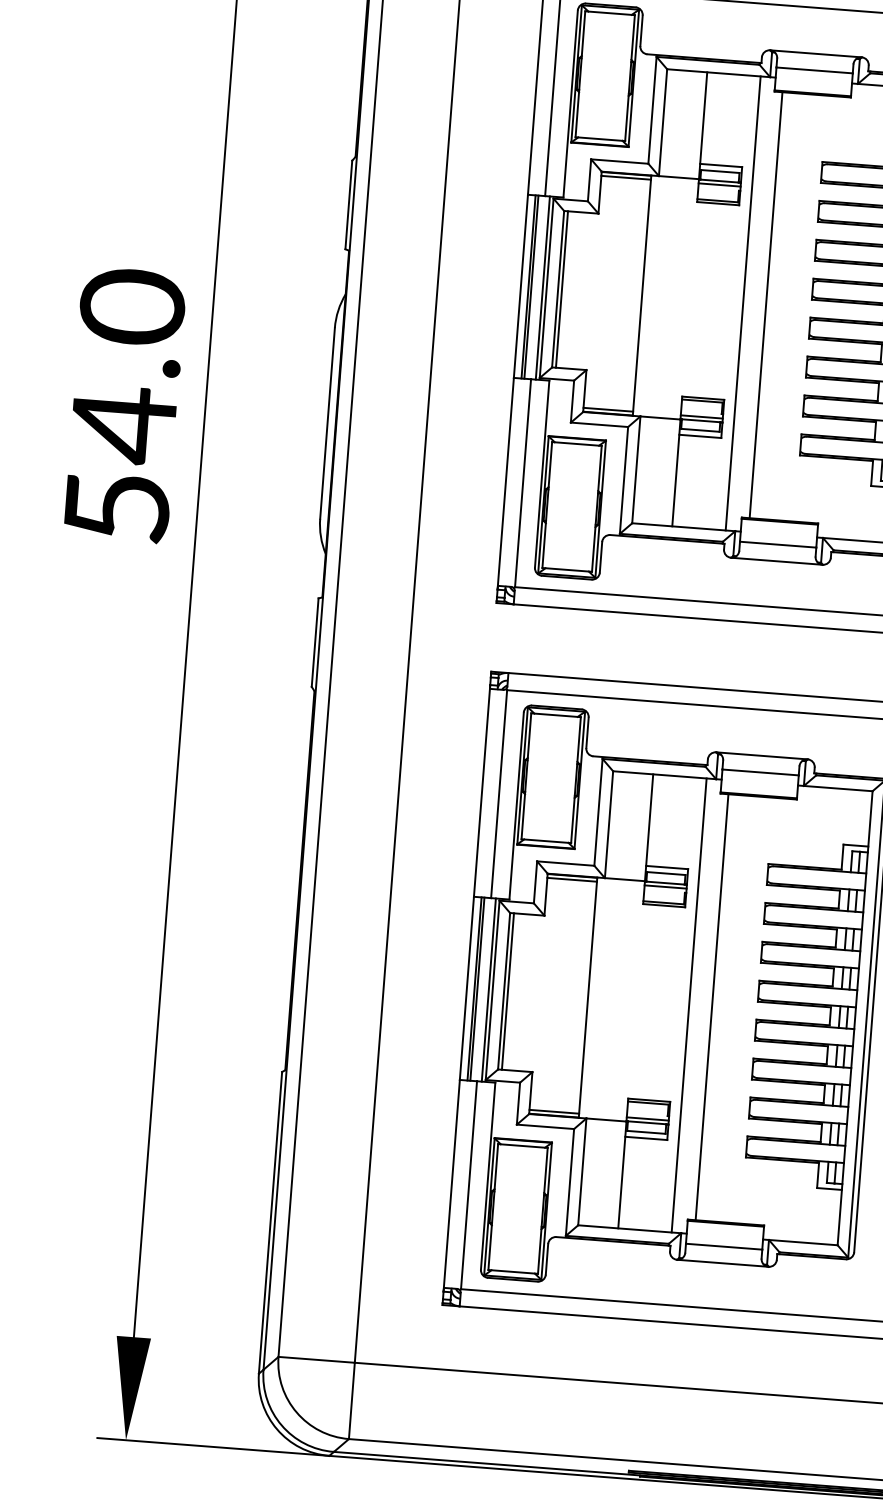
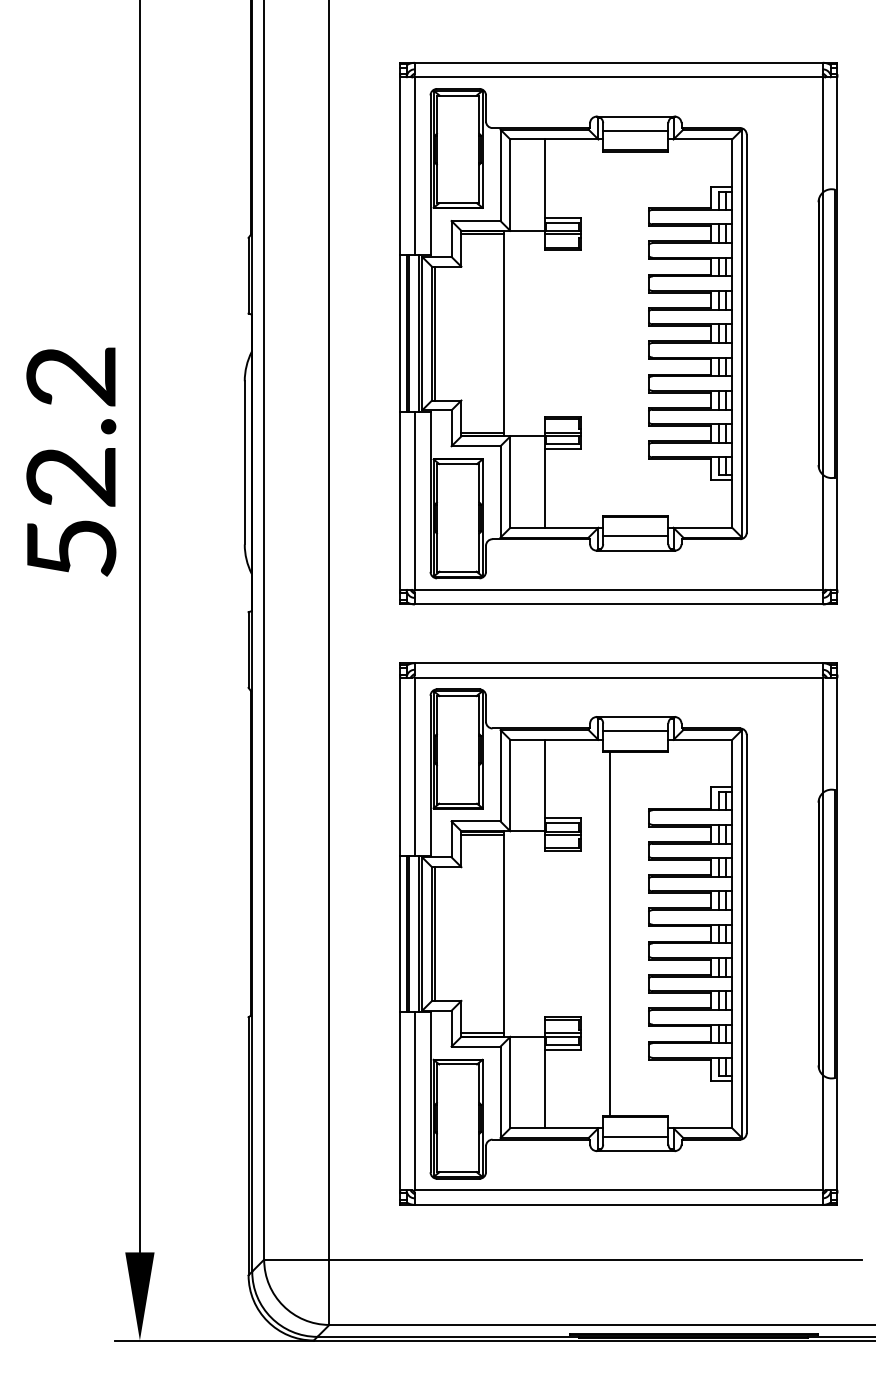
line: (743, 303) -> (590, 333), removed
line: (765, 305) -> (609, 333), removed
text: (128, 366) -> (71, 427), 54.0 -> 52.2
line: (689, 1004) -> (590, 933), removed

